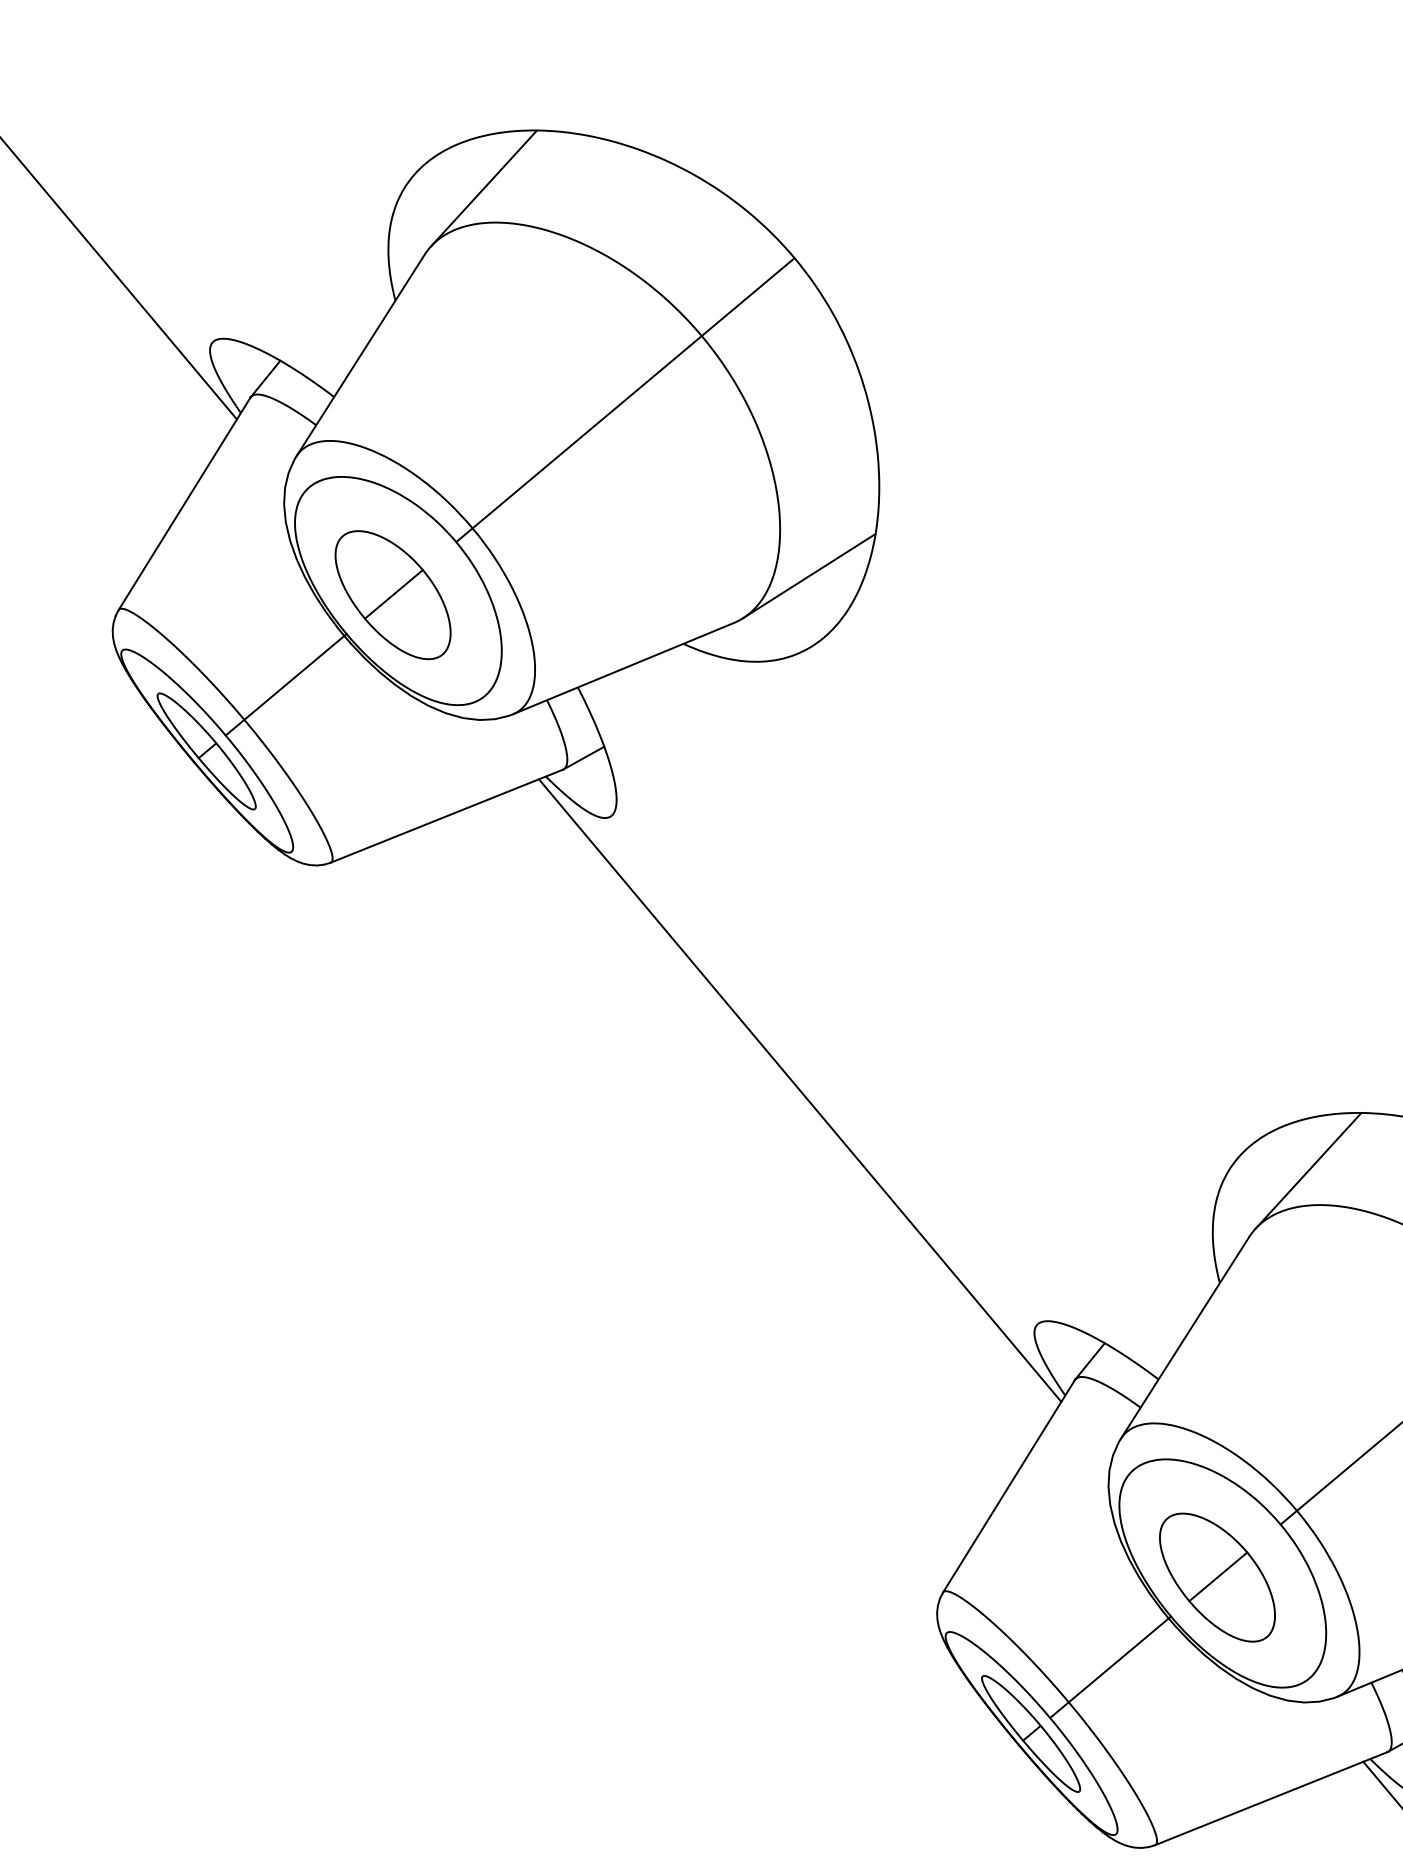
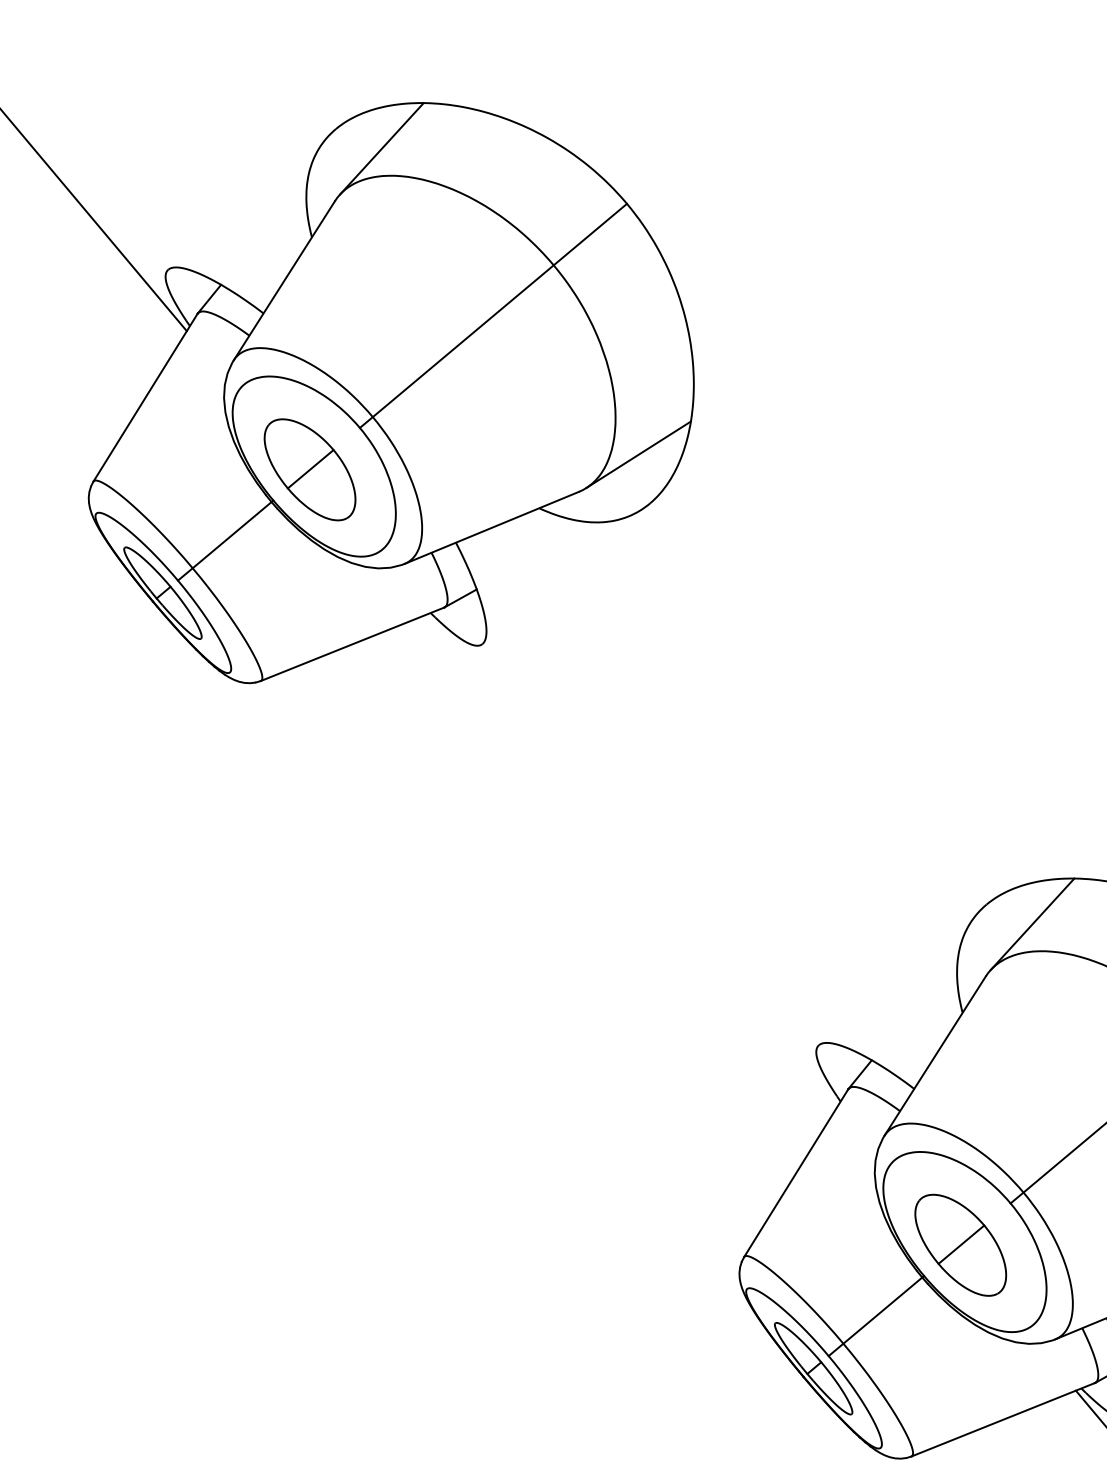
line: (799, 1090) -> (630, 860), removed

